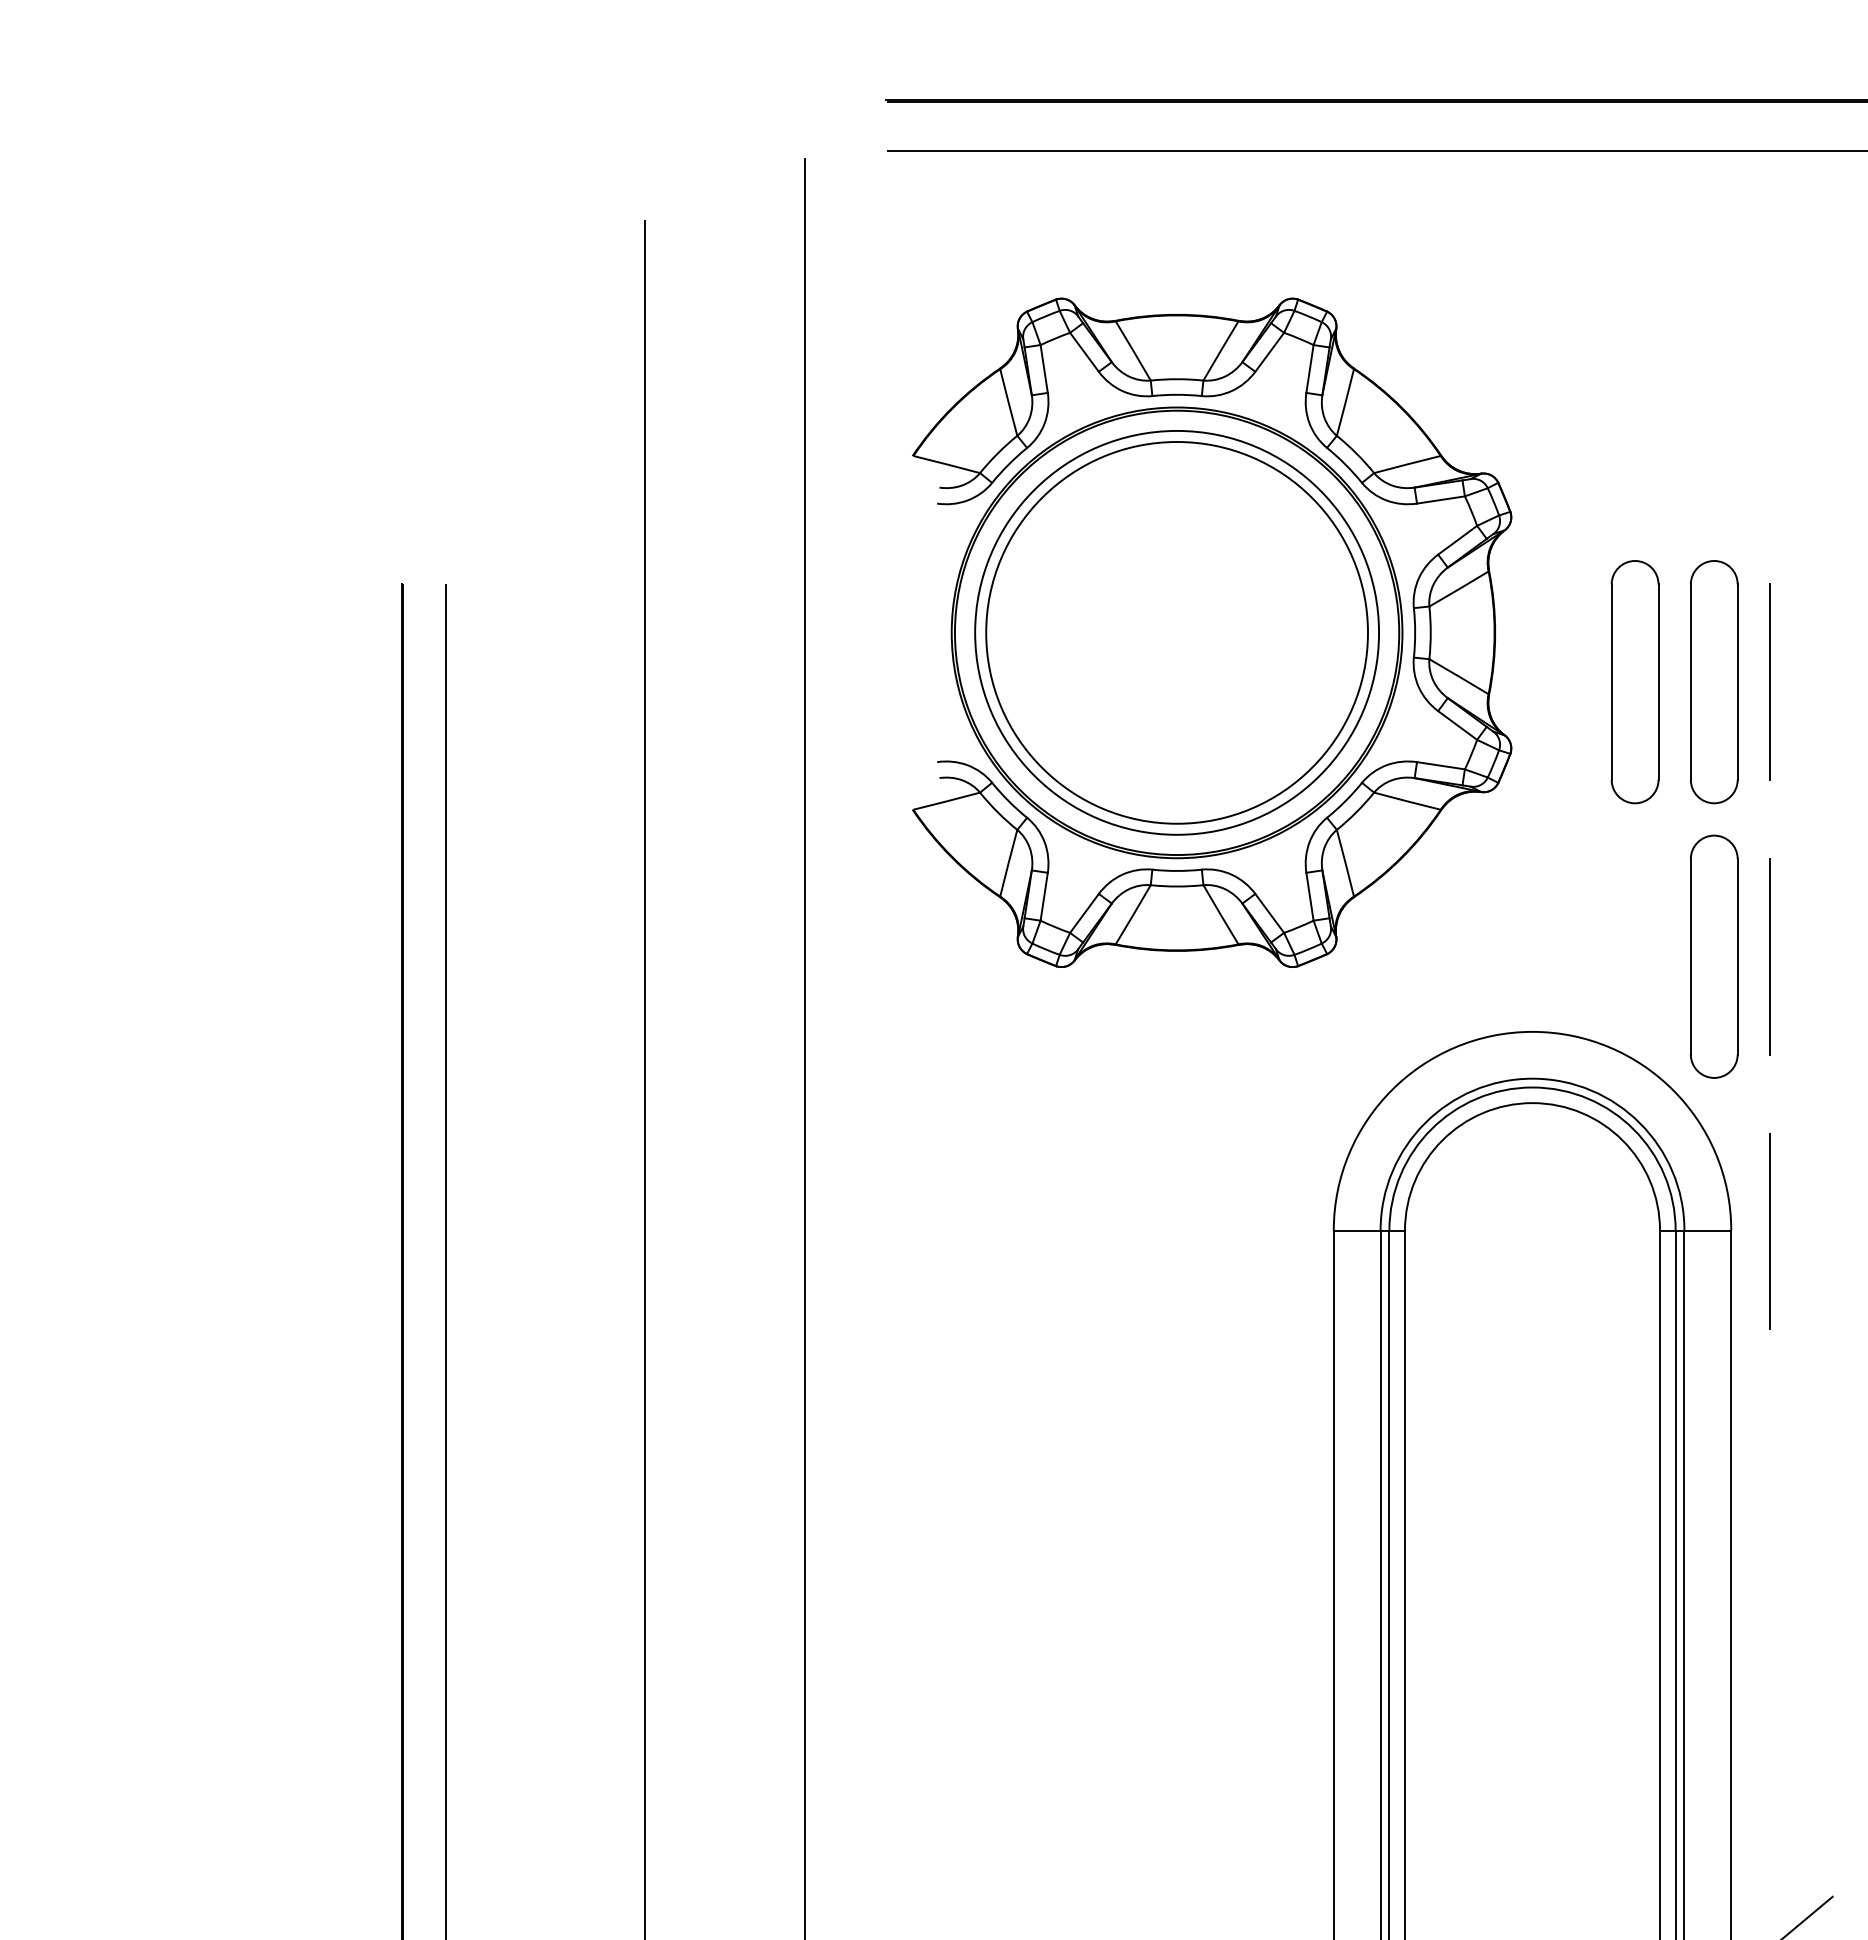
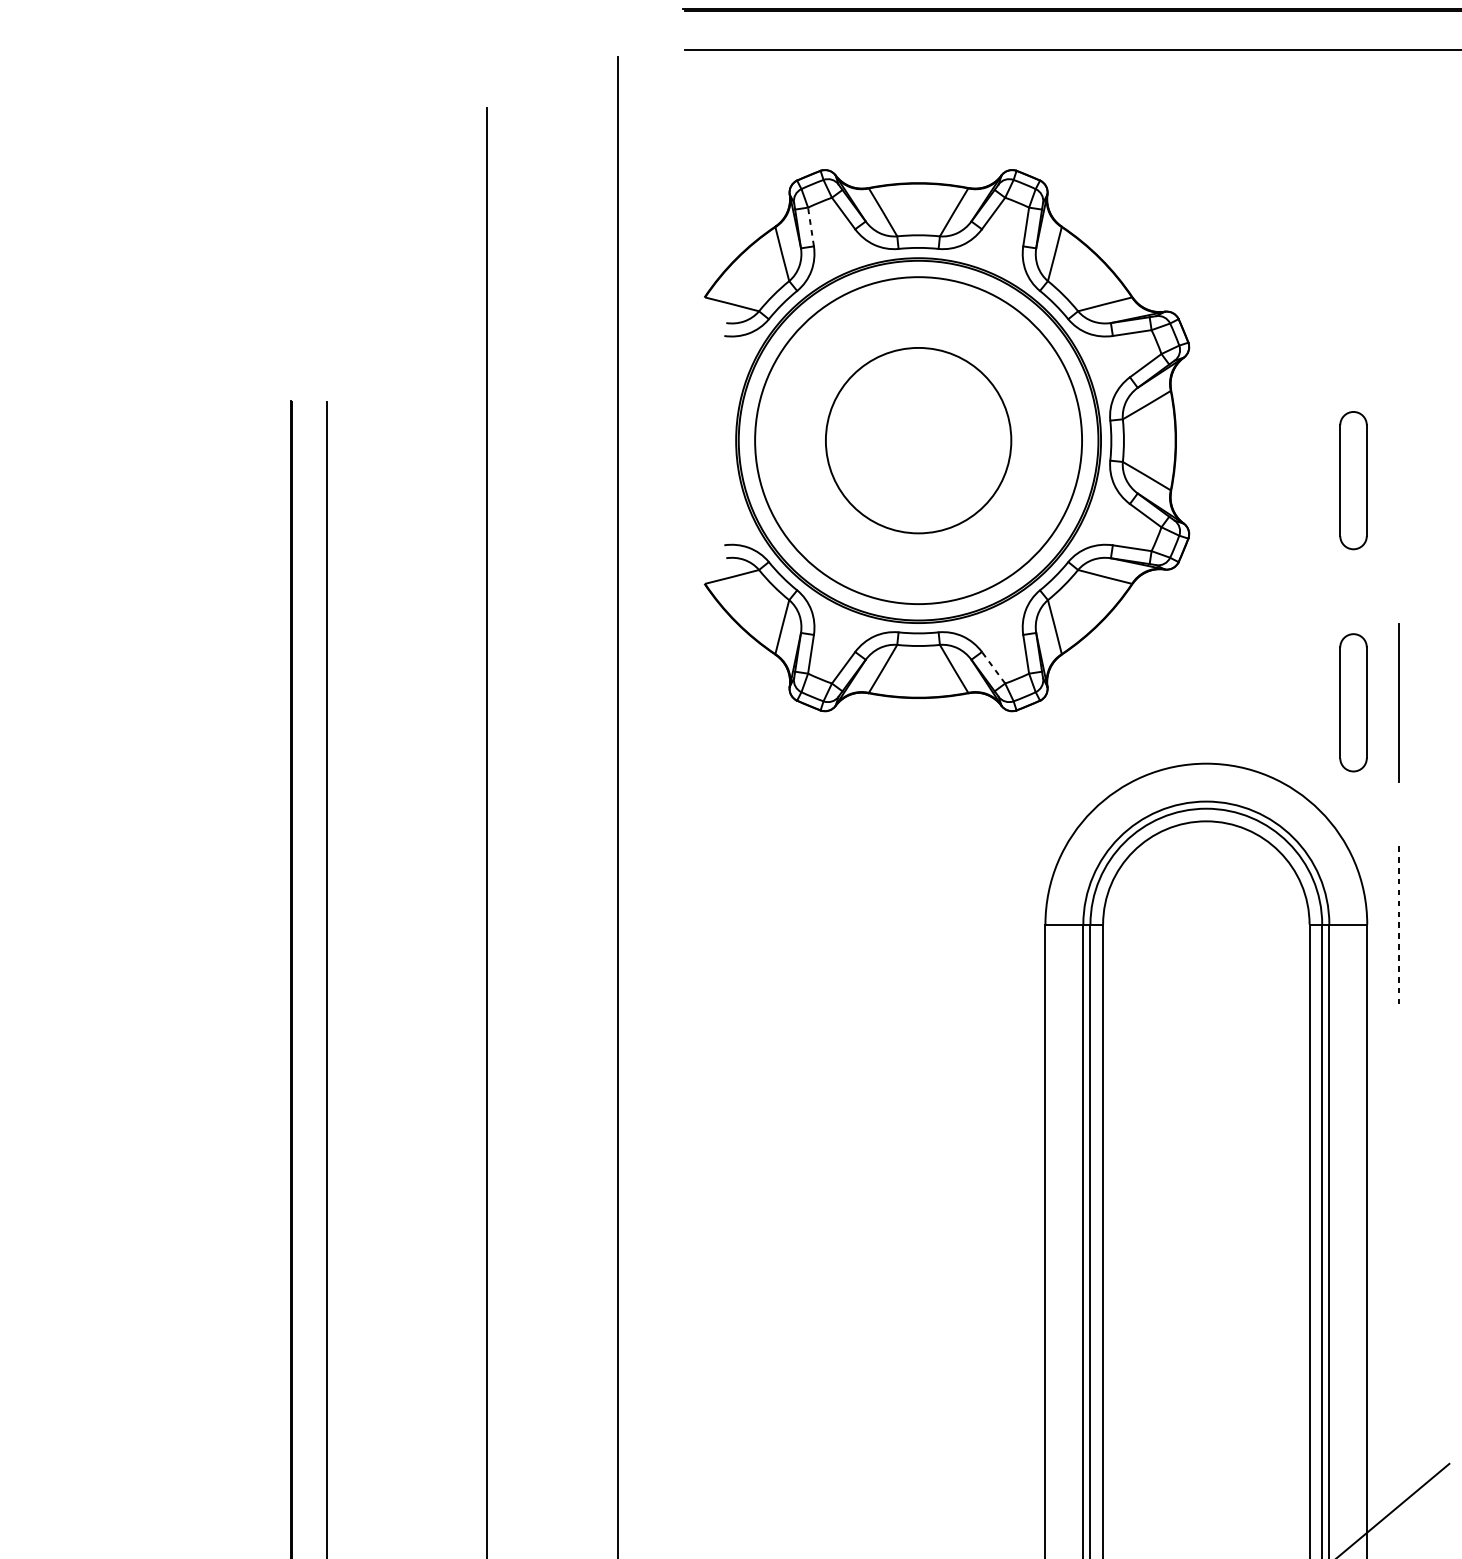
line: (1044, 368) -> (811, 226), solid -> dashed
circle: (1176, 632) -> (918, 440), size x0.6
line: (1770, 681) -> (1399, 480), removed
part: (1634, 682) -> (1288, 480), removed
part: (1714, 682) -> (1353, 480), size x0.7
line: (1269, 913) -> (993, 667), solid -> dashed
part: (1714, 956) -> (1353, 702), size x0.7
line: (1770, 1231) -> (1399, 925), solid -> dashed

